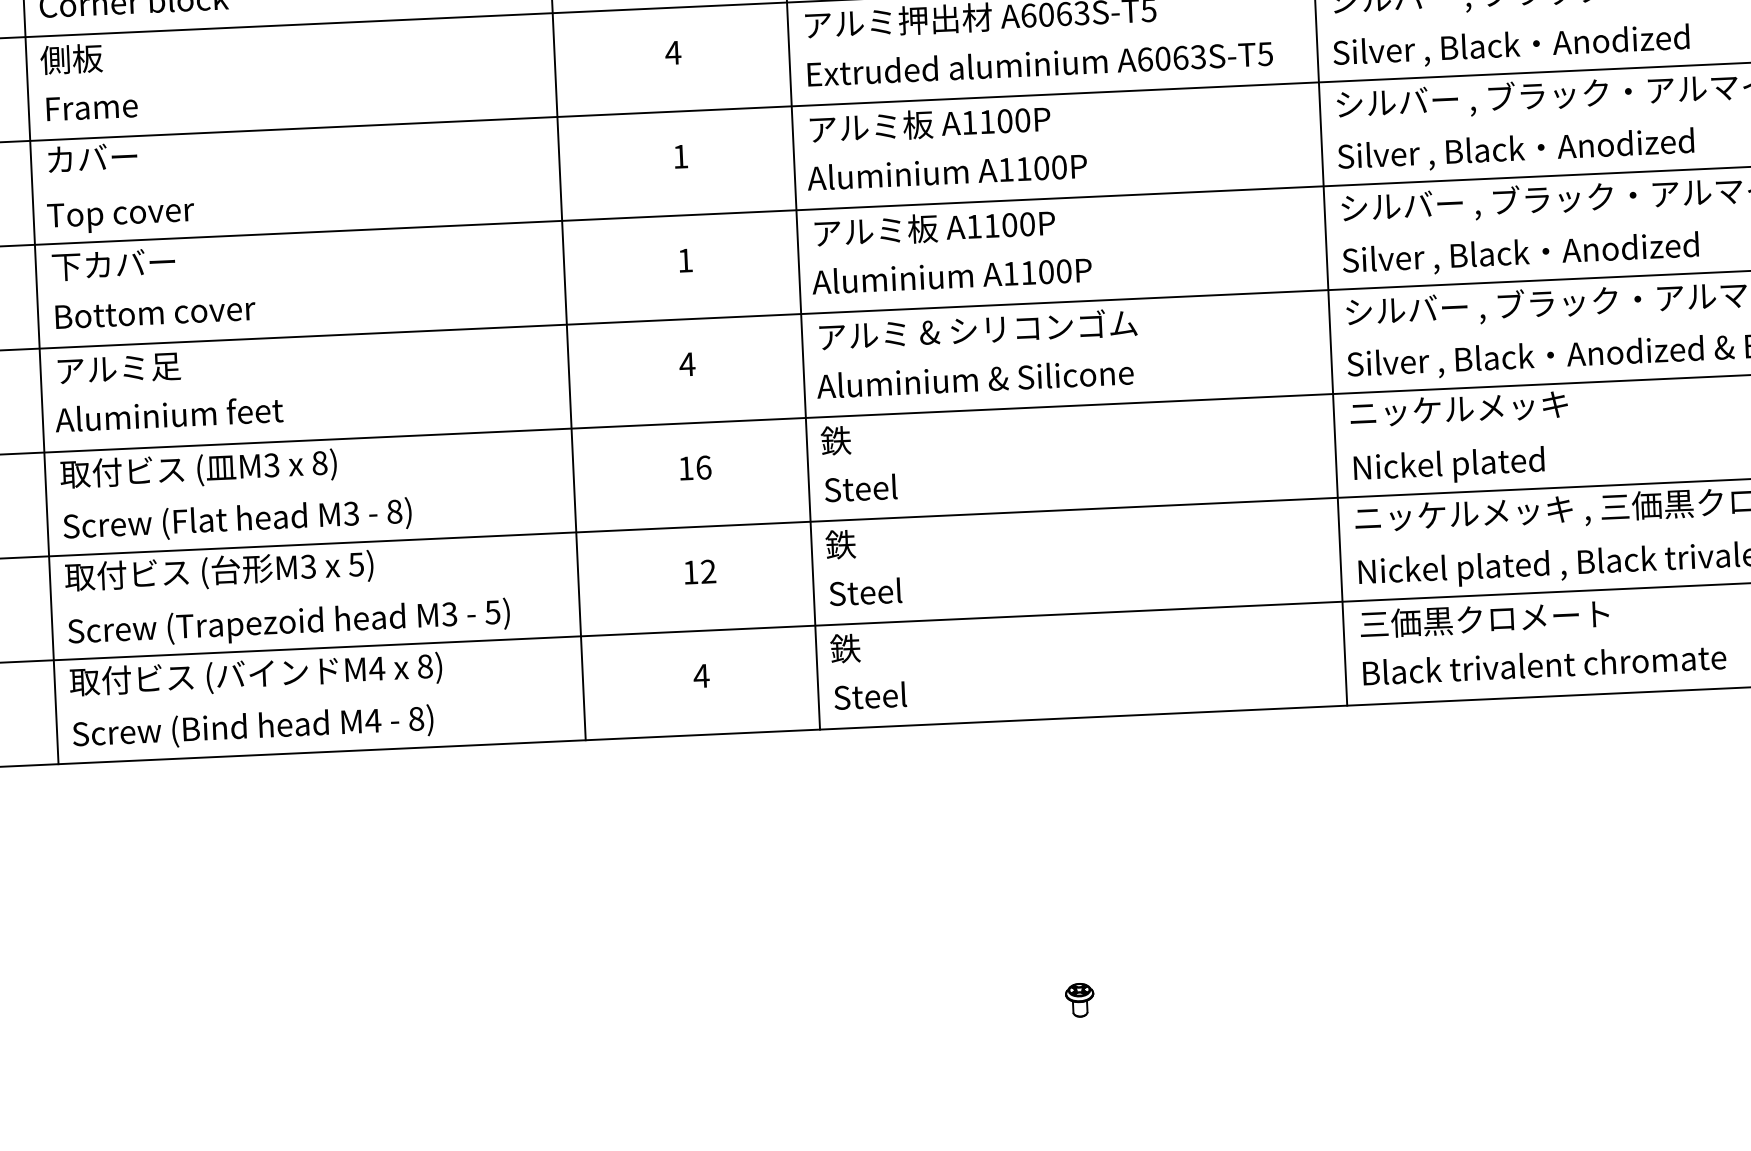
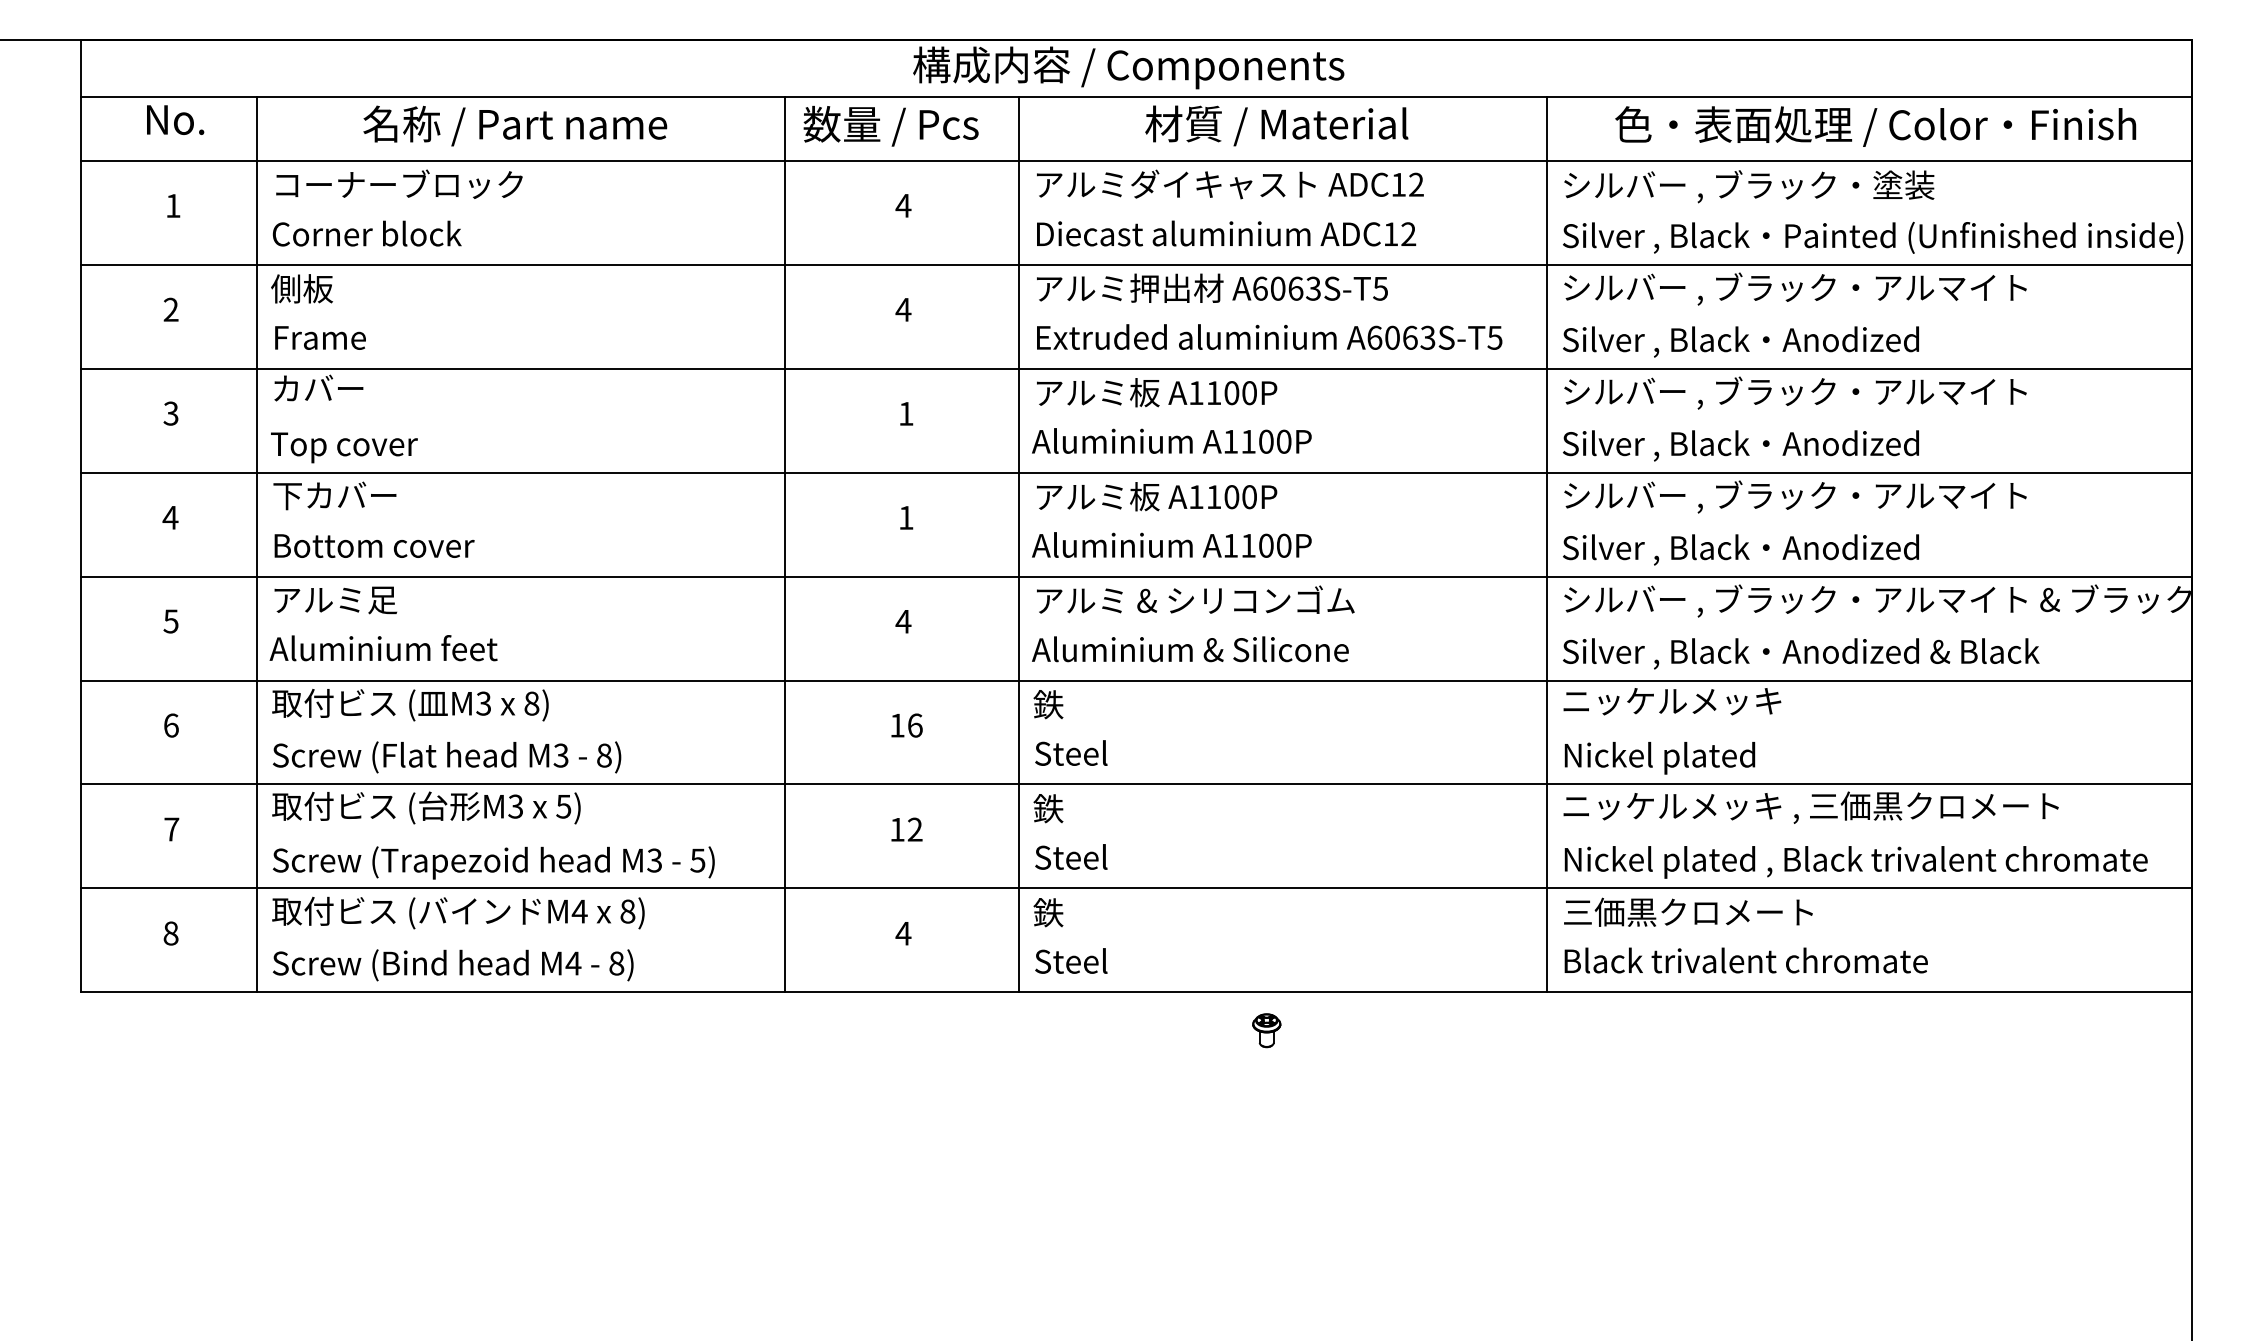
part: (1079, 1000) -> (1266, 1030), moved

